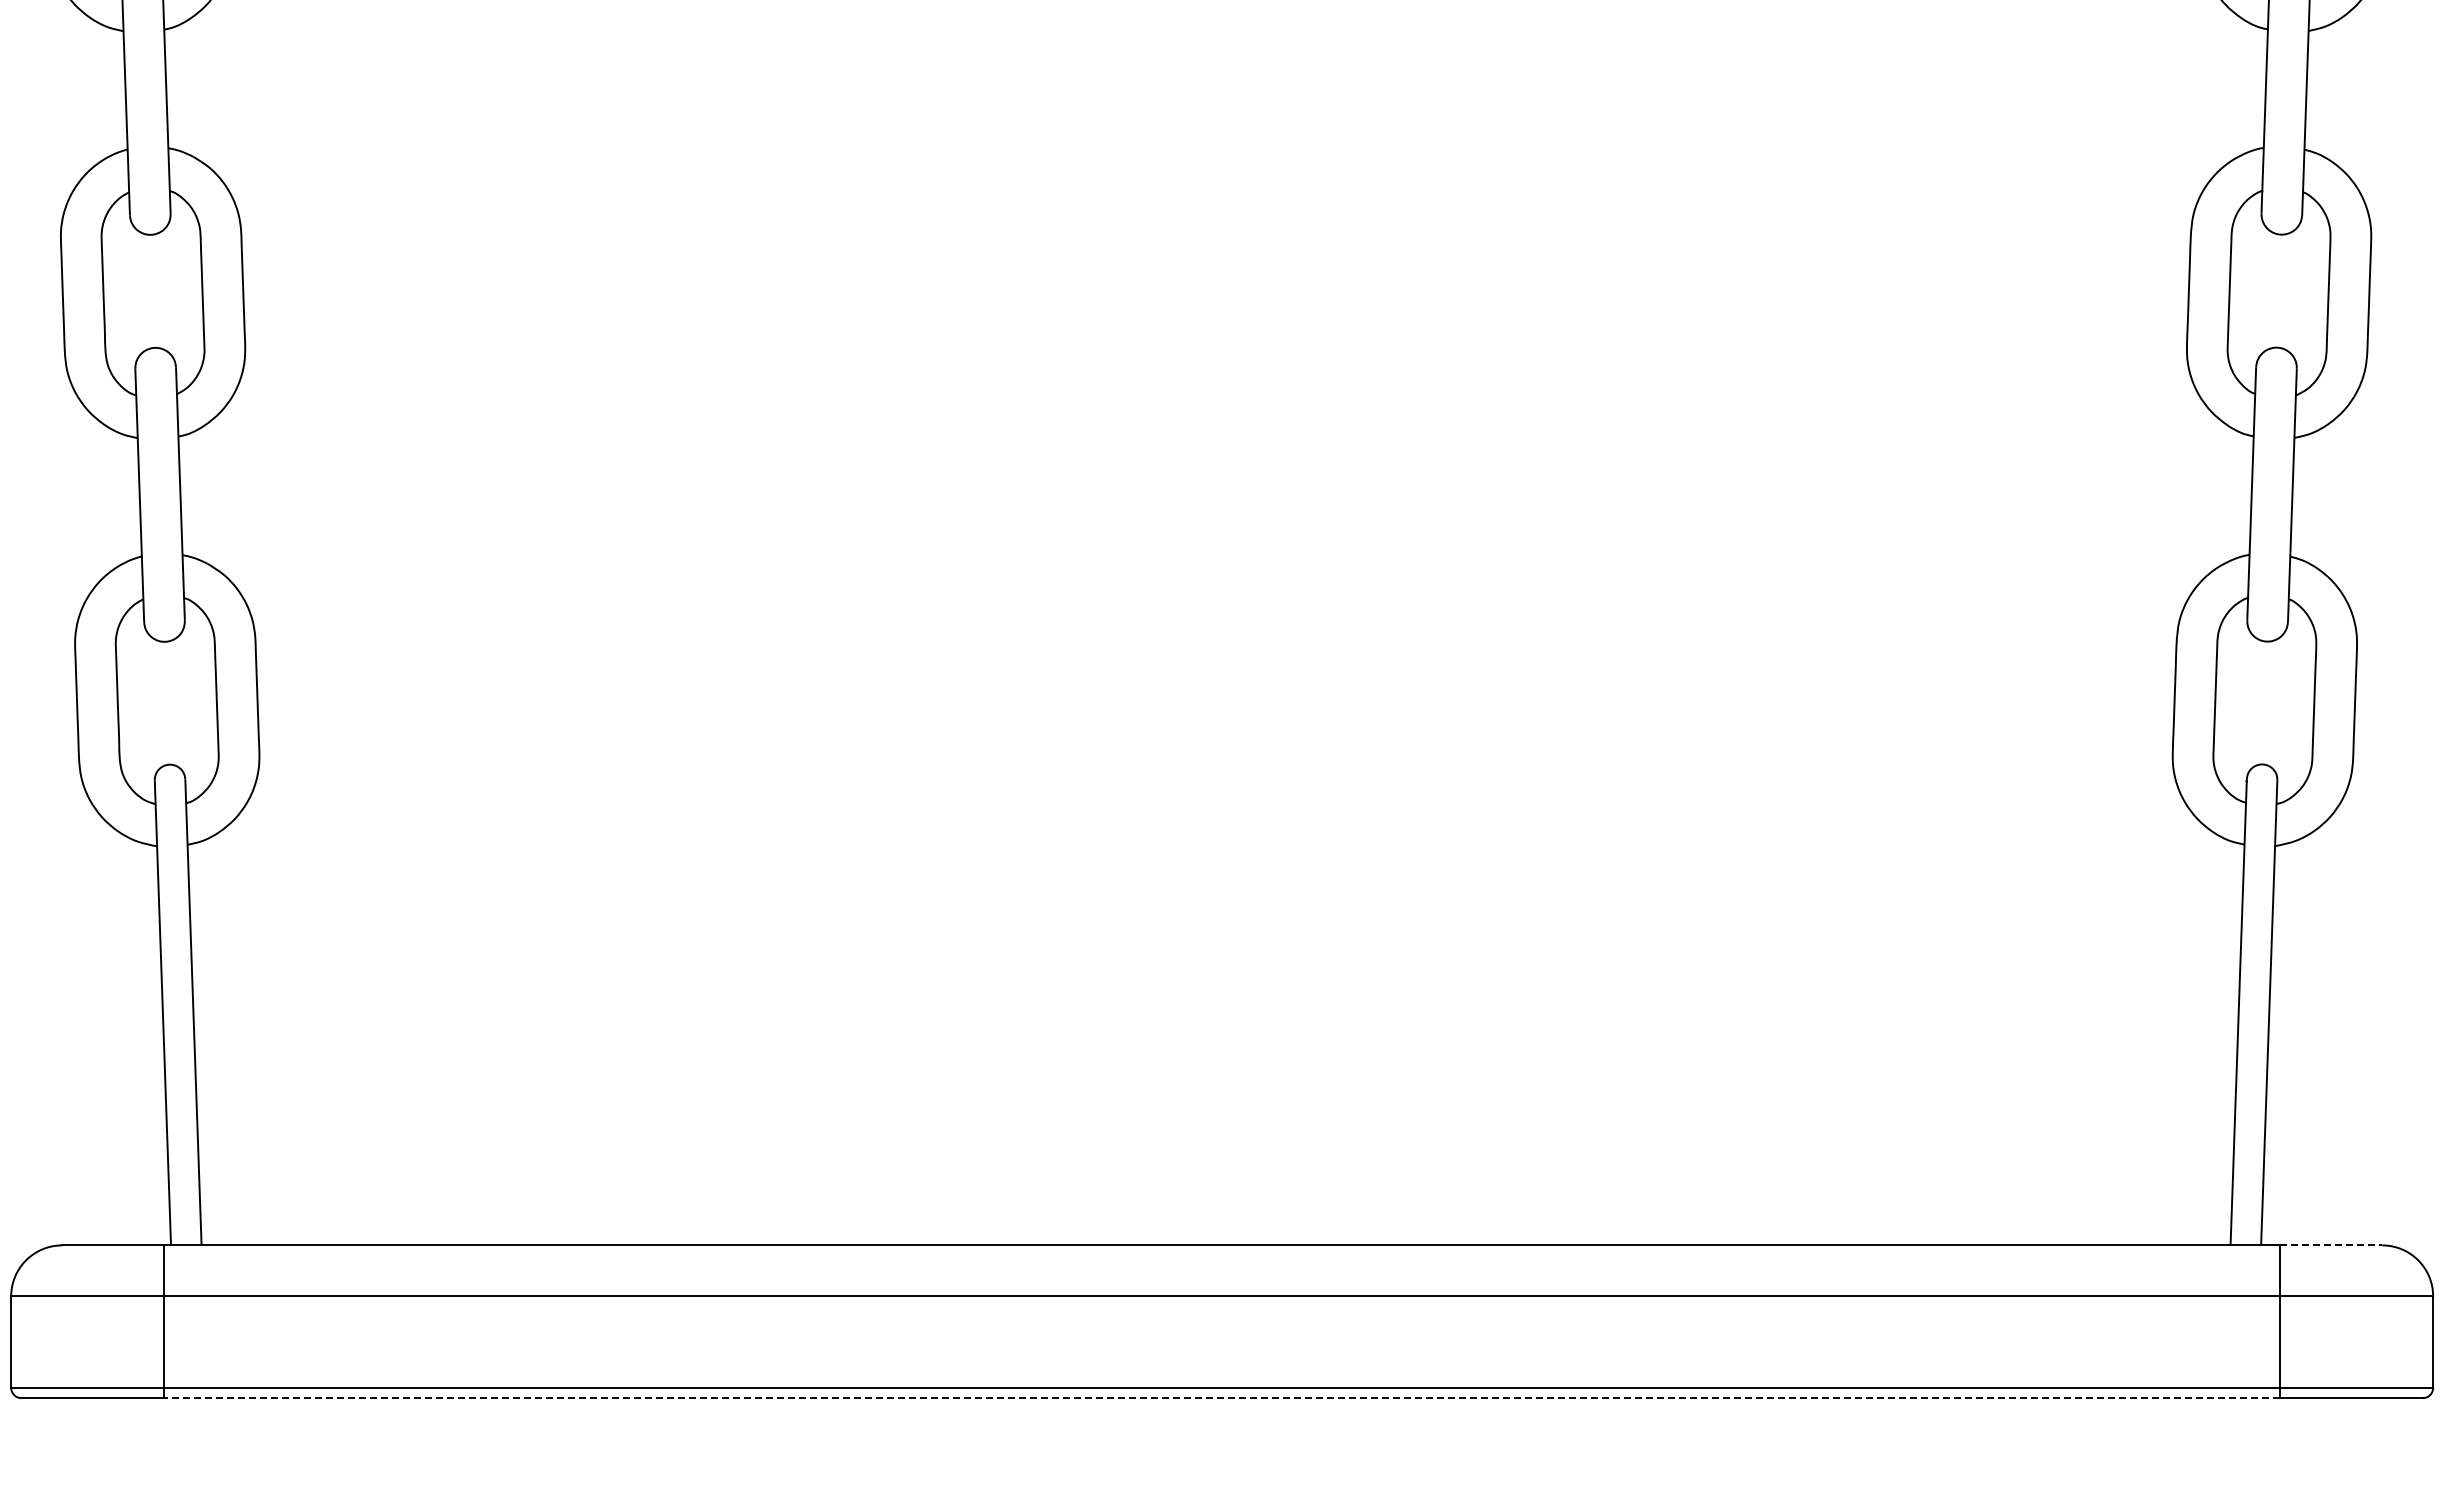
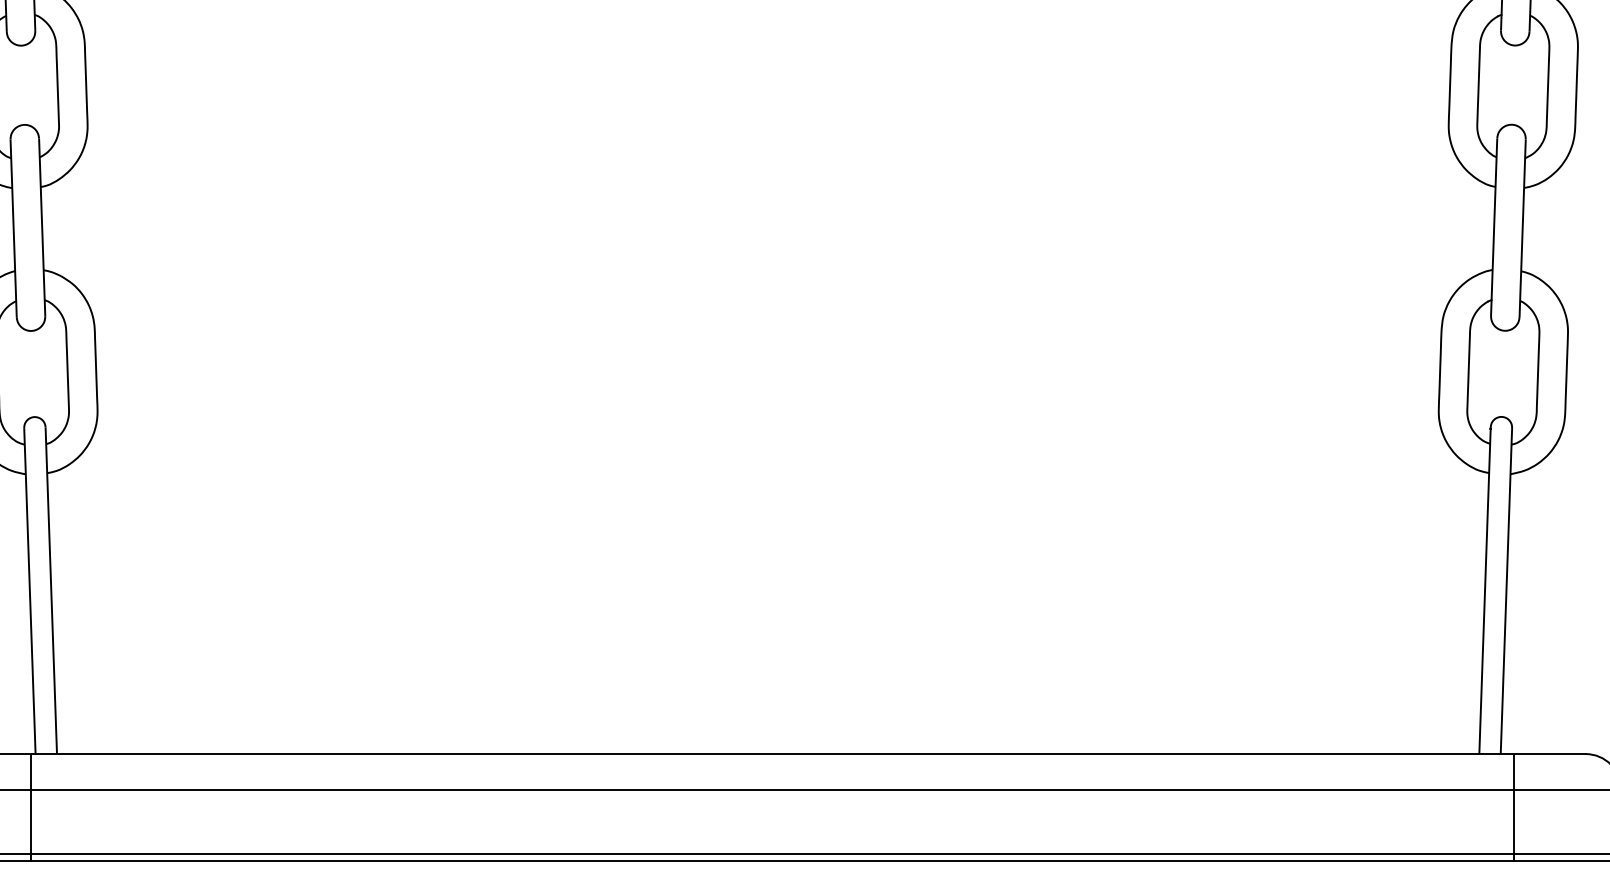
line: (2331, 1245) -> (1550, 754), dashed -> solid
line: (1221, 1398) -> (771, 861), dashed -> solid

